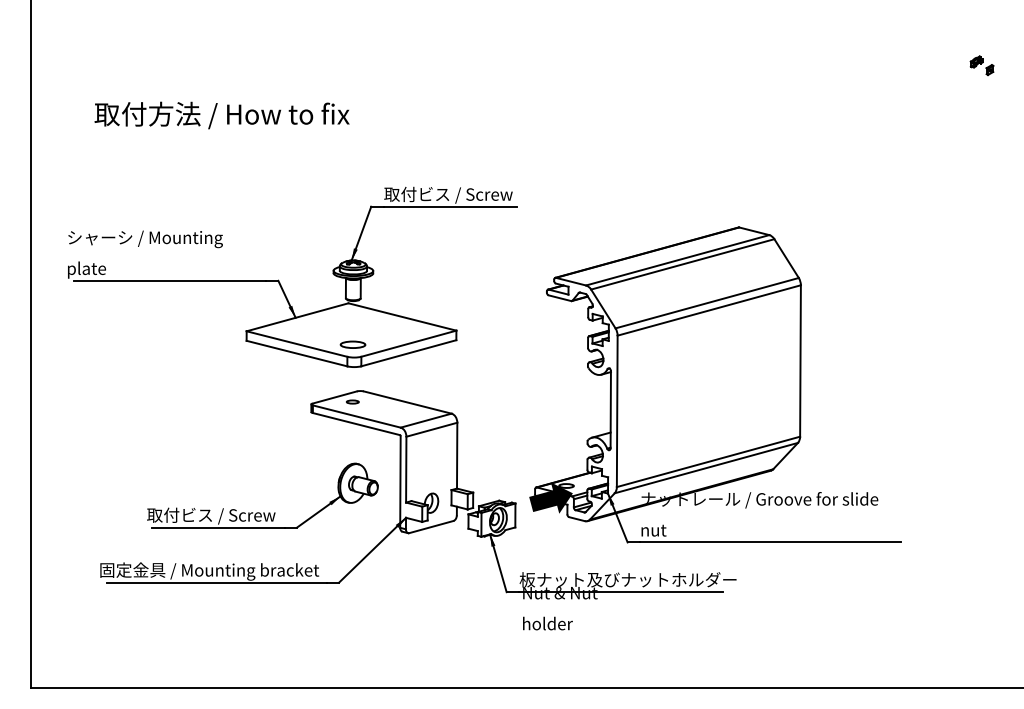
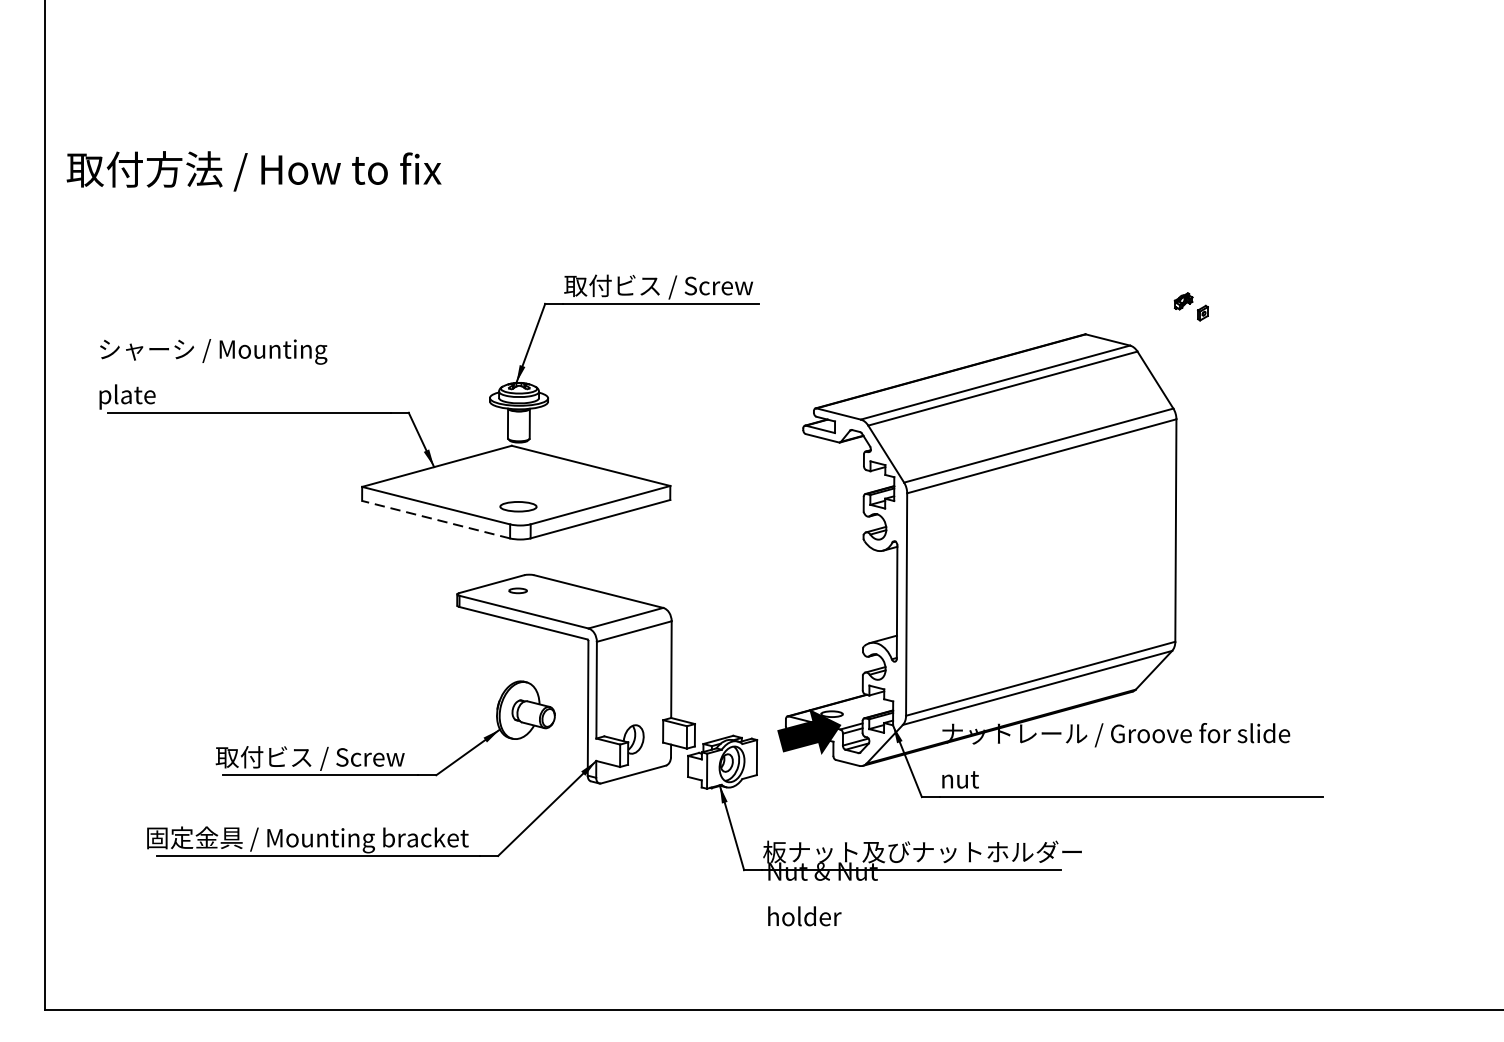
part: (981, 65) -> (1190, 306), moved
text: (221, 115) -> (253, 171), moved
line: (296, 353) -> (435, 519), solid -> dashed

